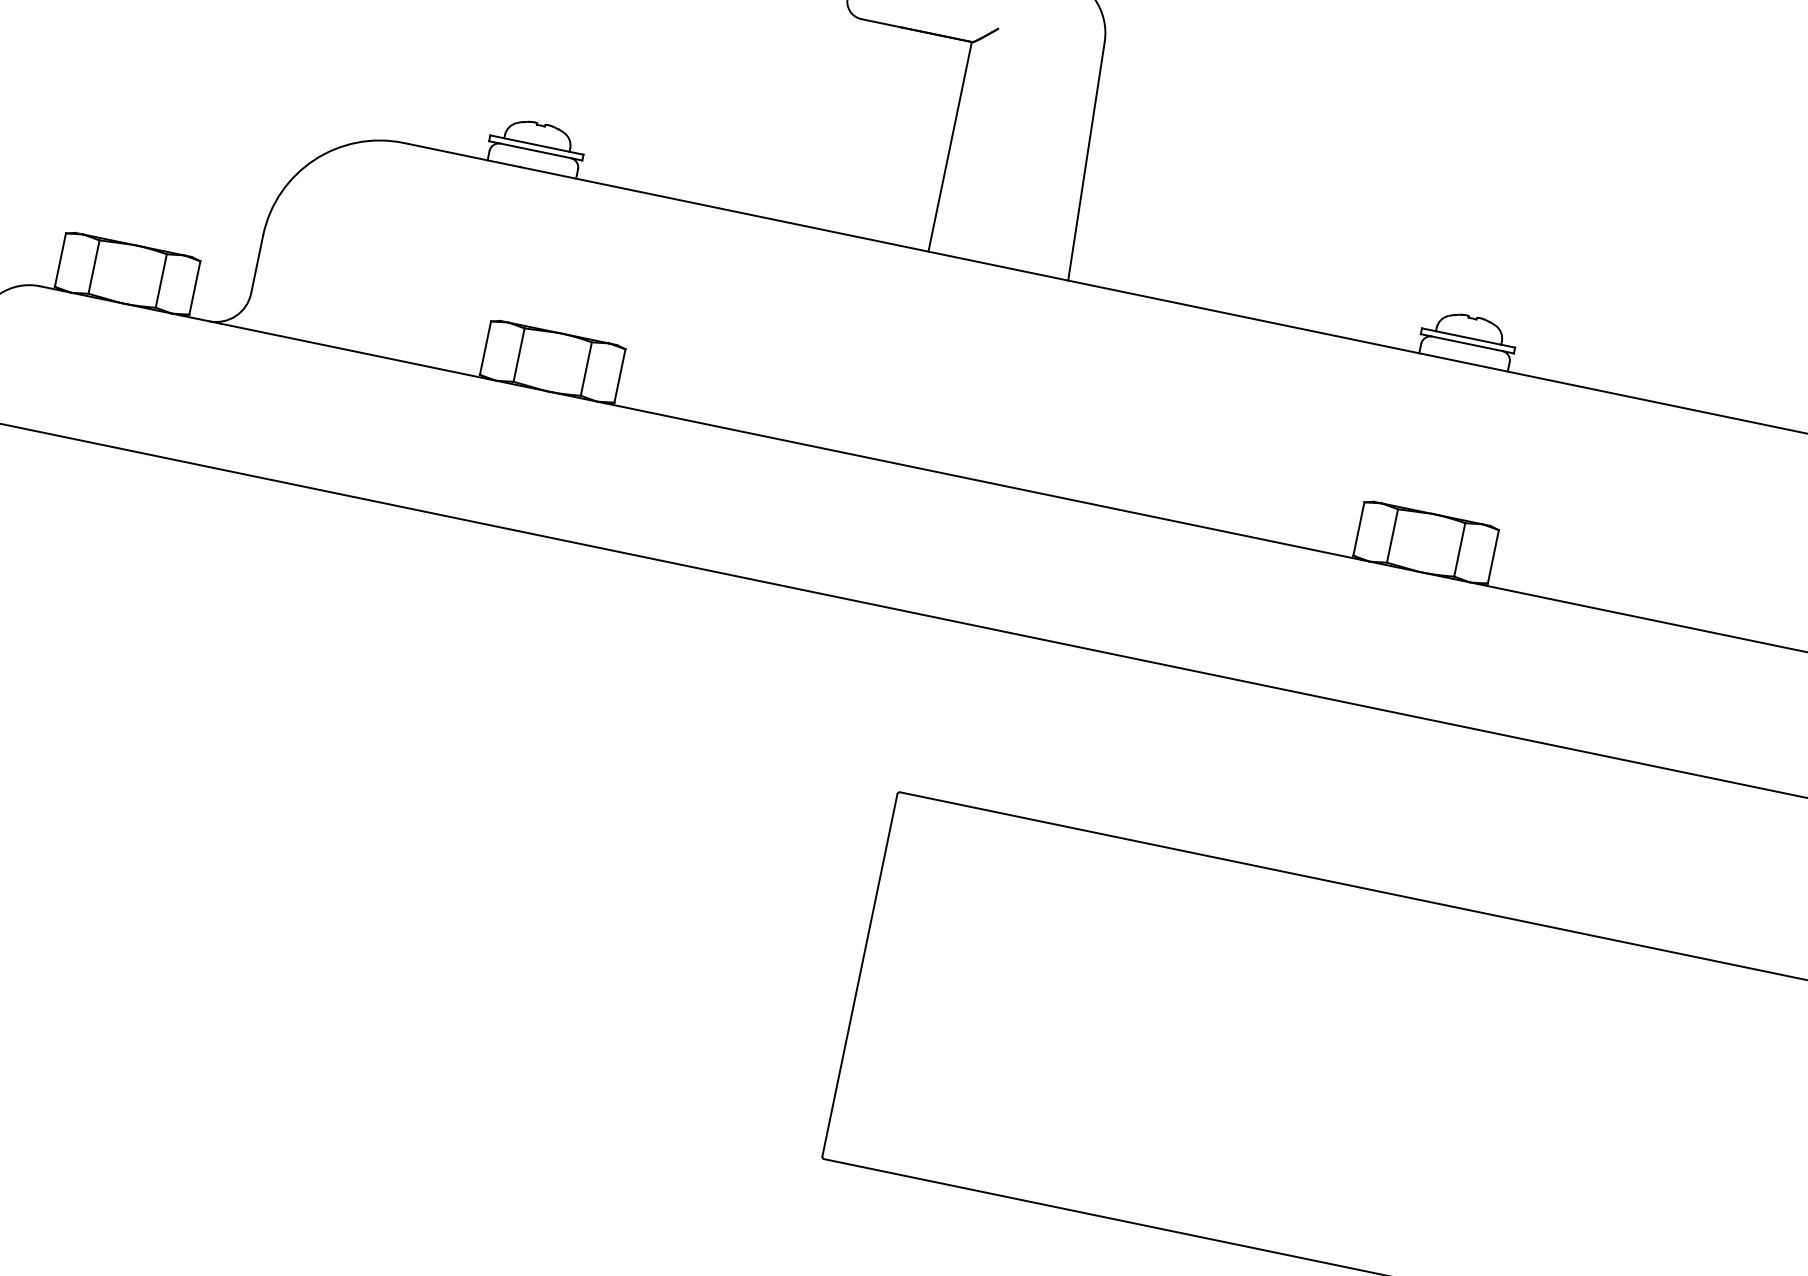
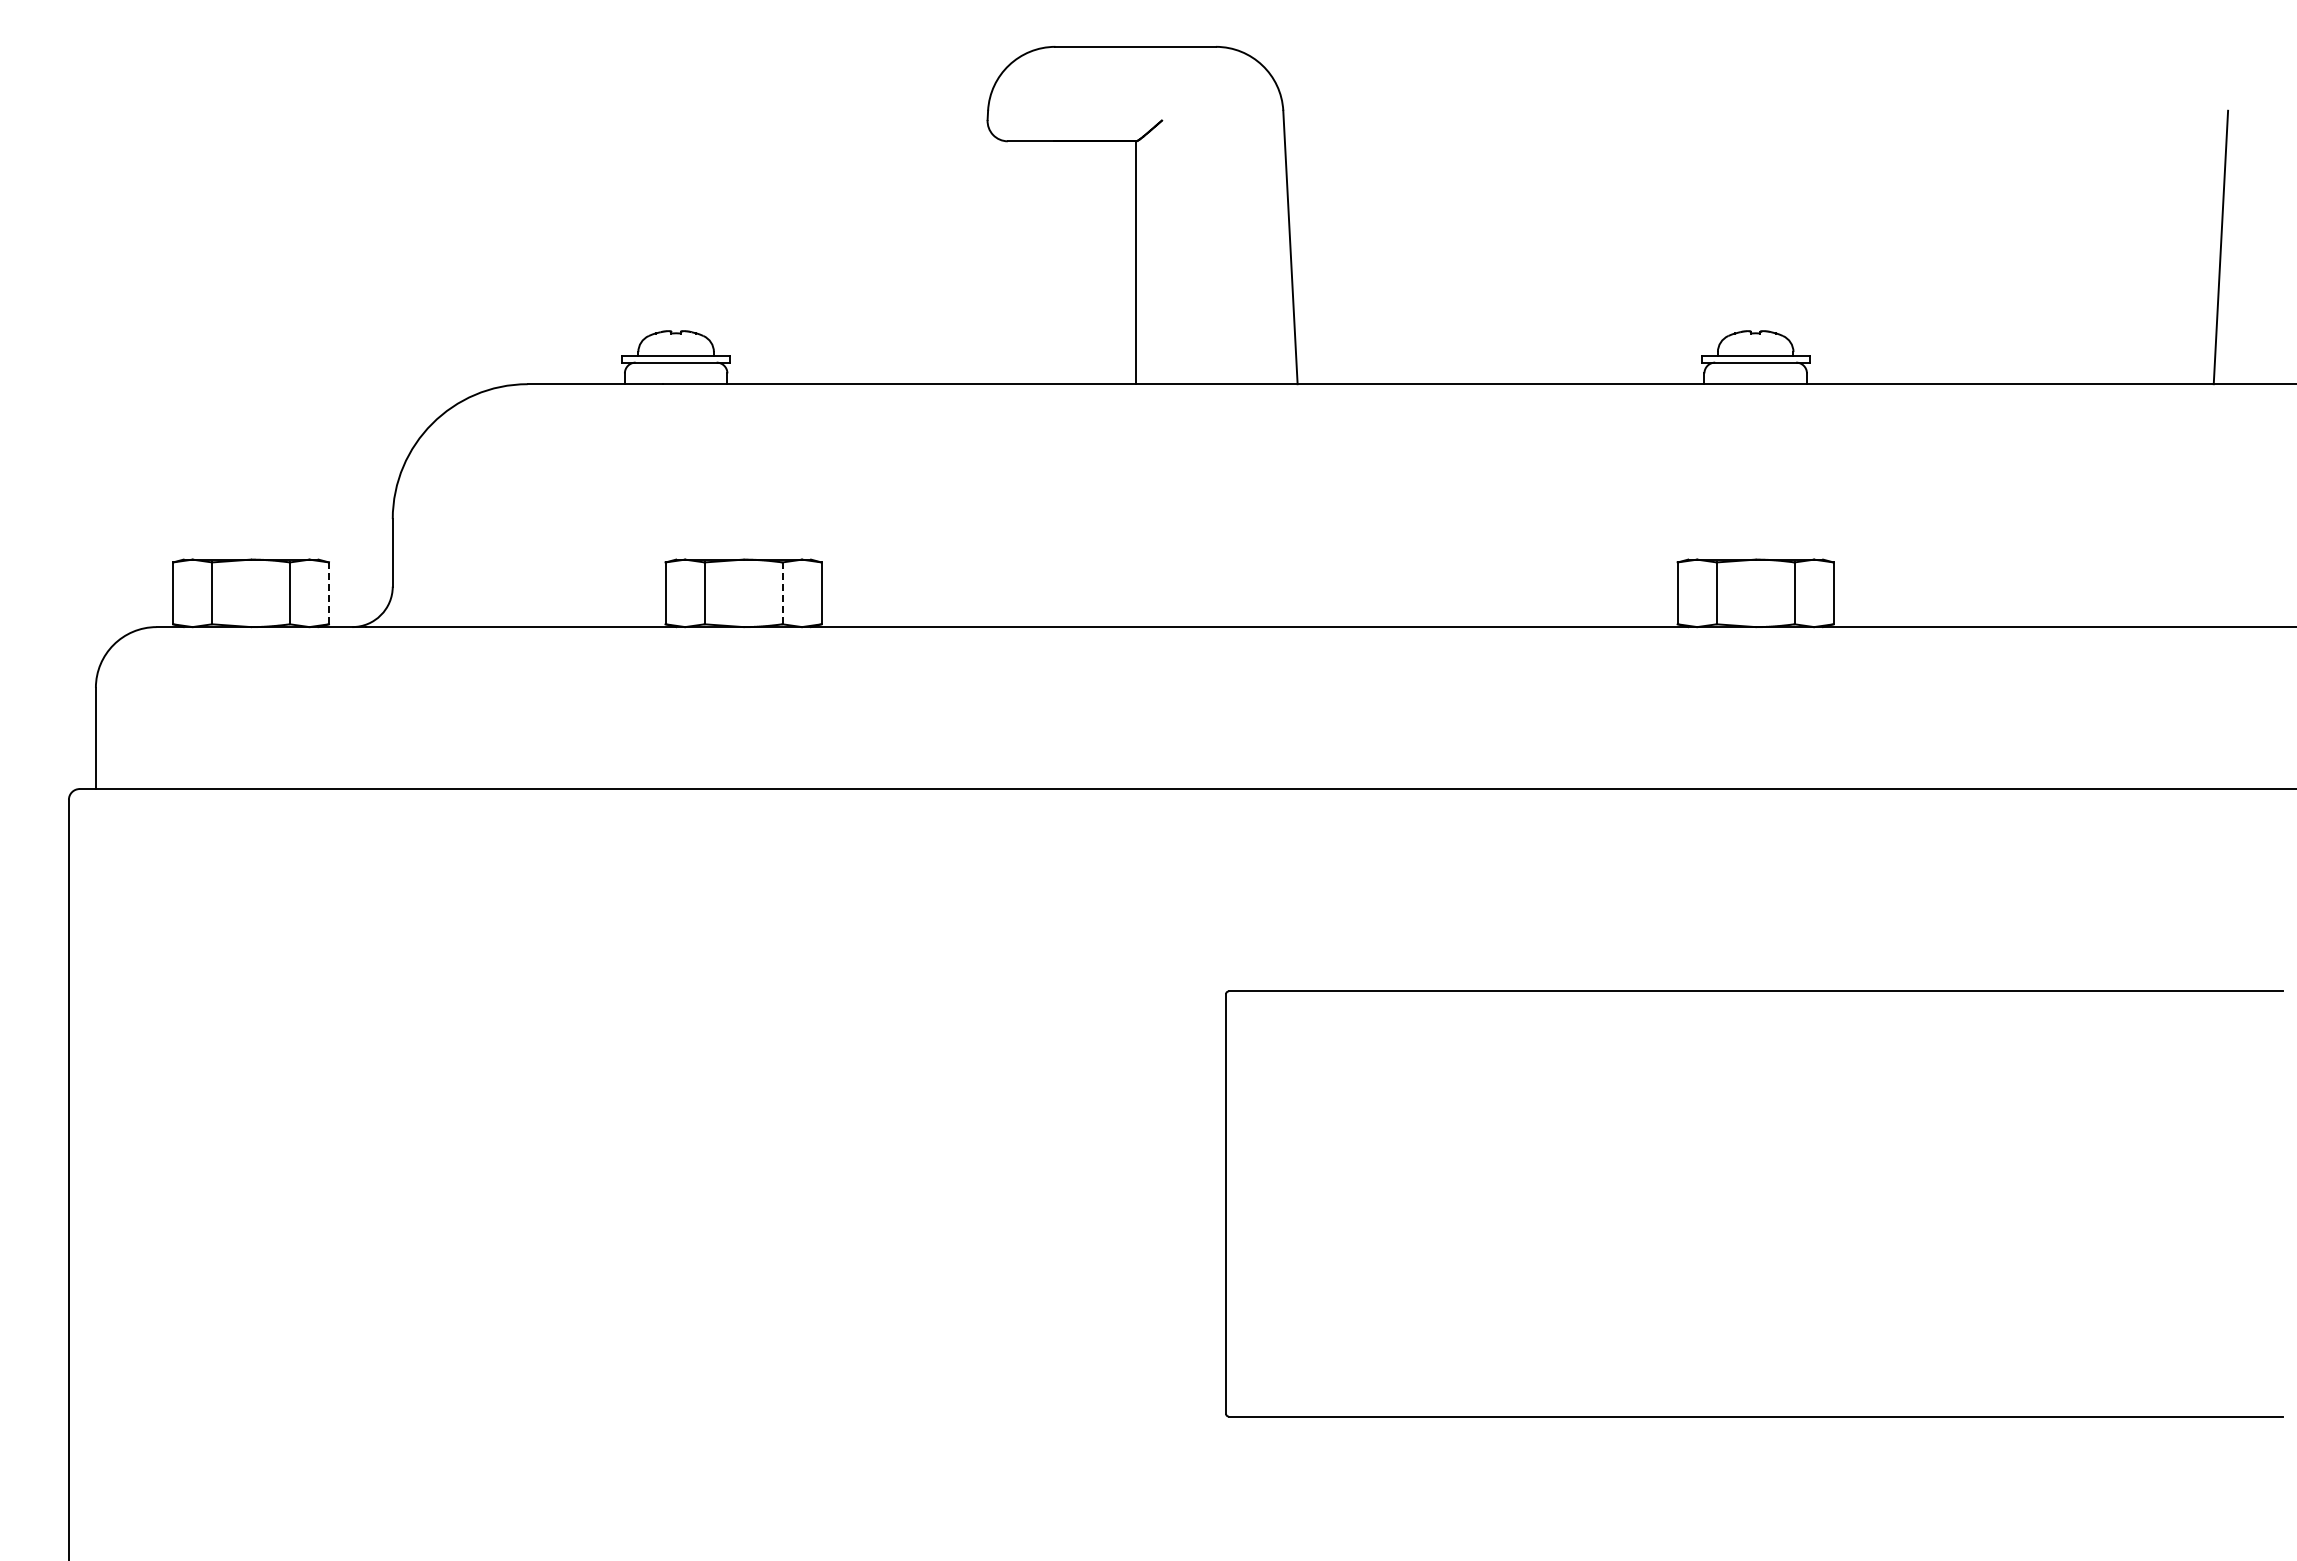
line: (194, 288) -> (328, 593), solid -> dashed
line: (586, 369) -> (782, 593), solid -> dashed

